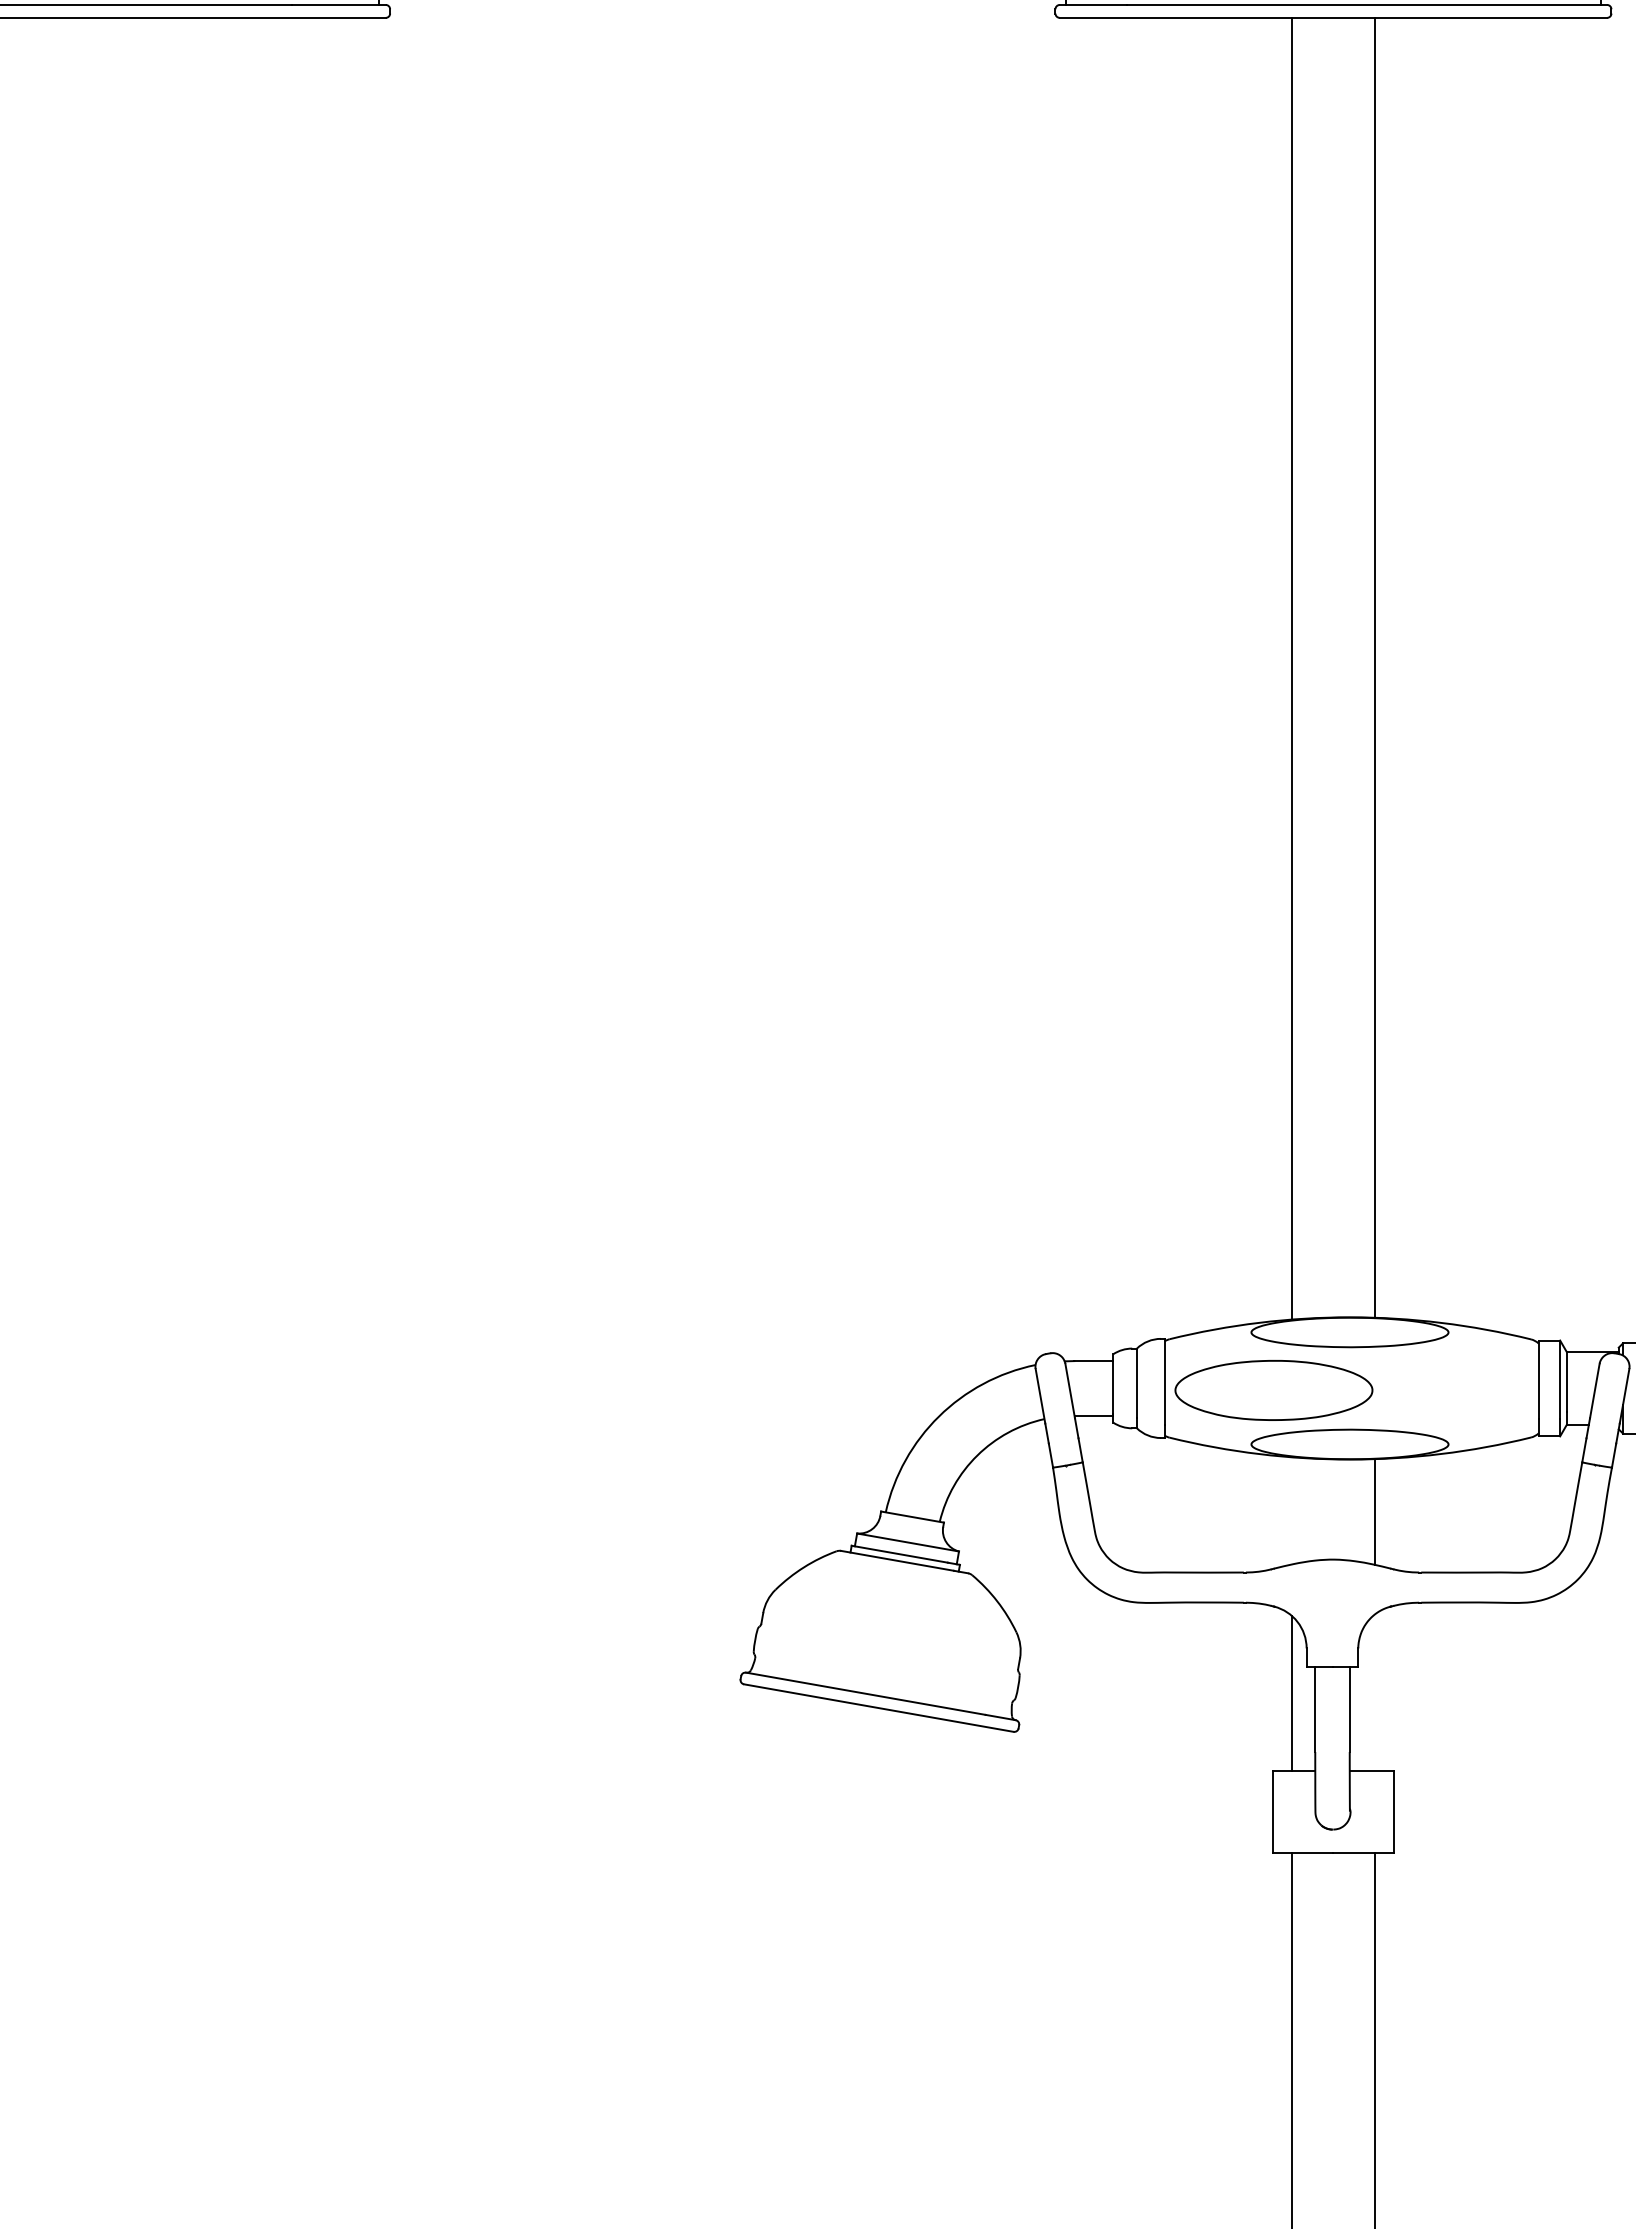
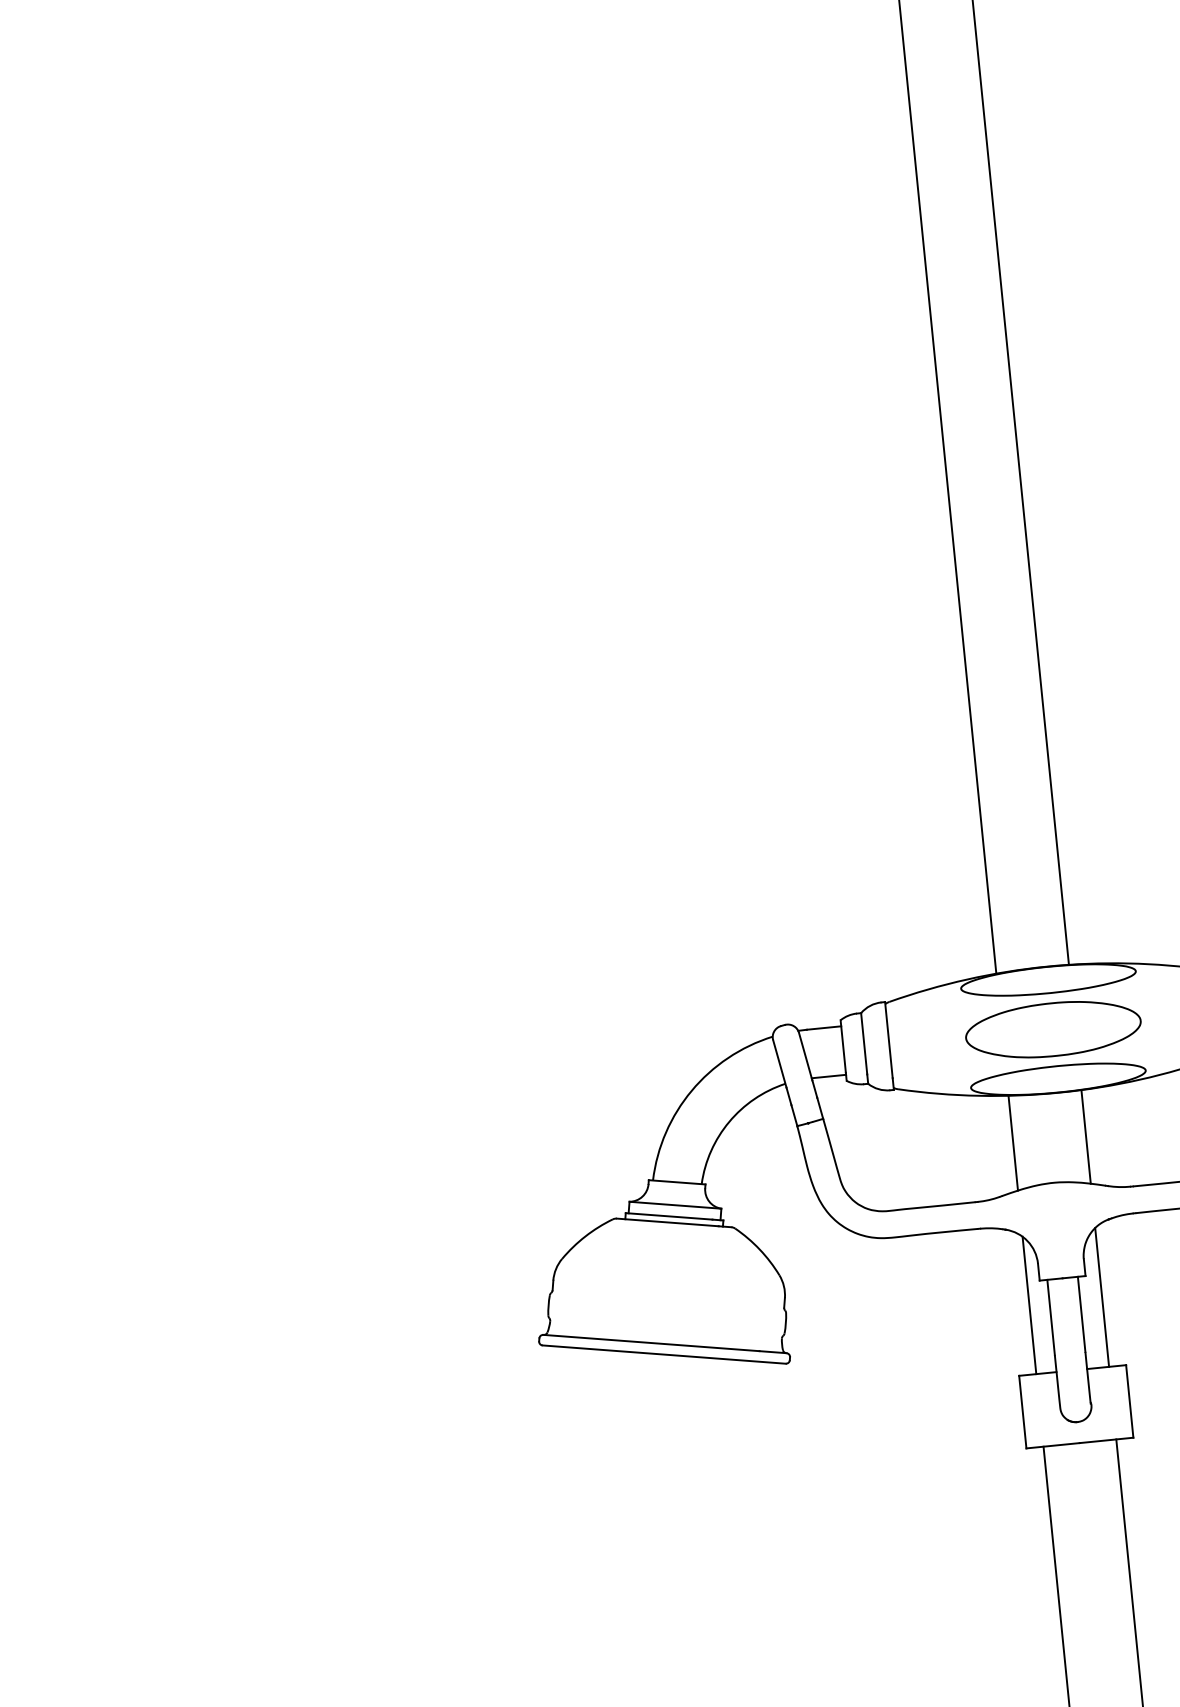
part: (1273, 1390) -> (1053, 1029), moved
line: (1292, 1510) -> (1013, 1142), added
line: (1374, 1692) -> (1102, 1296), added

